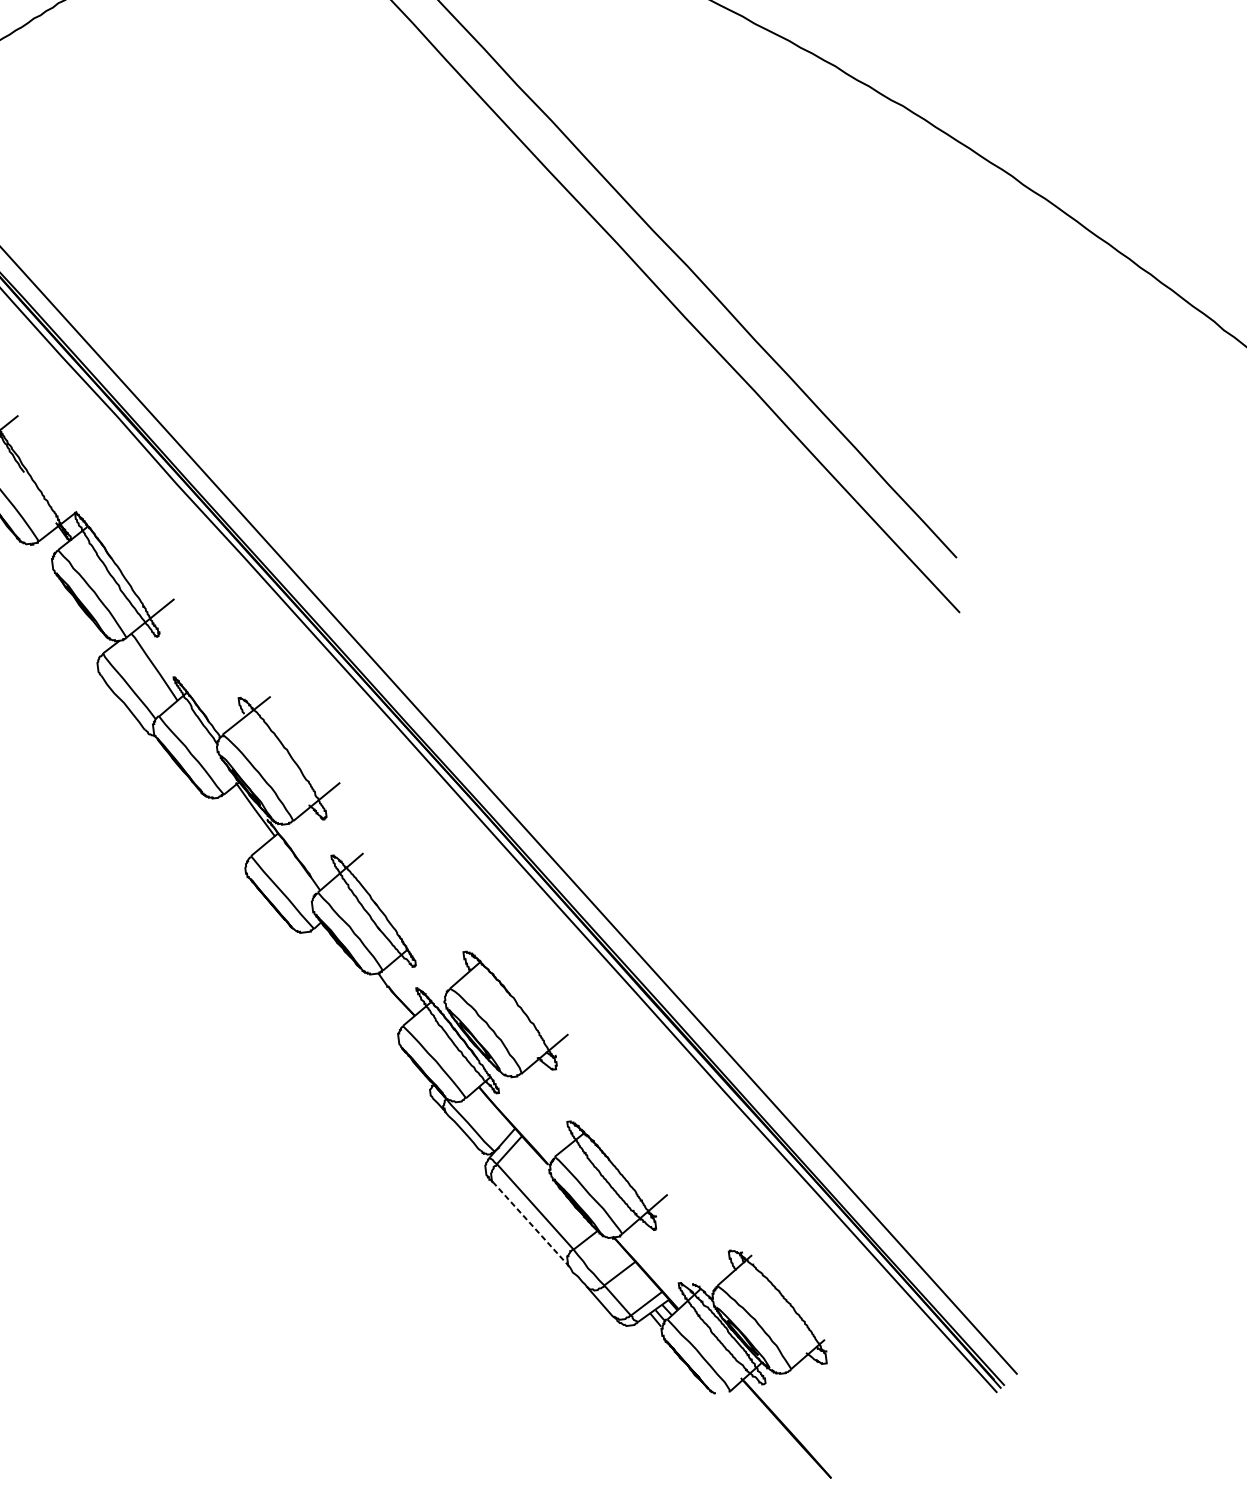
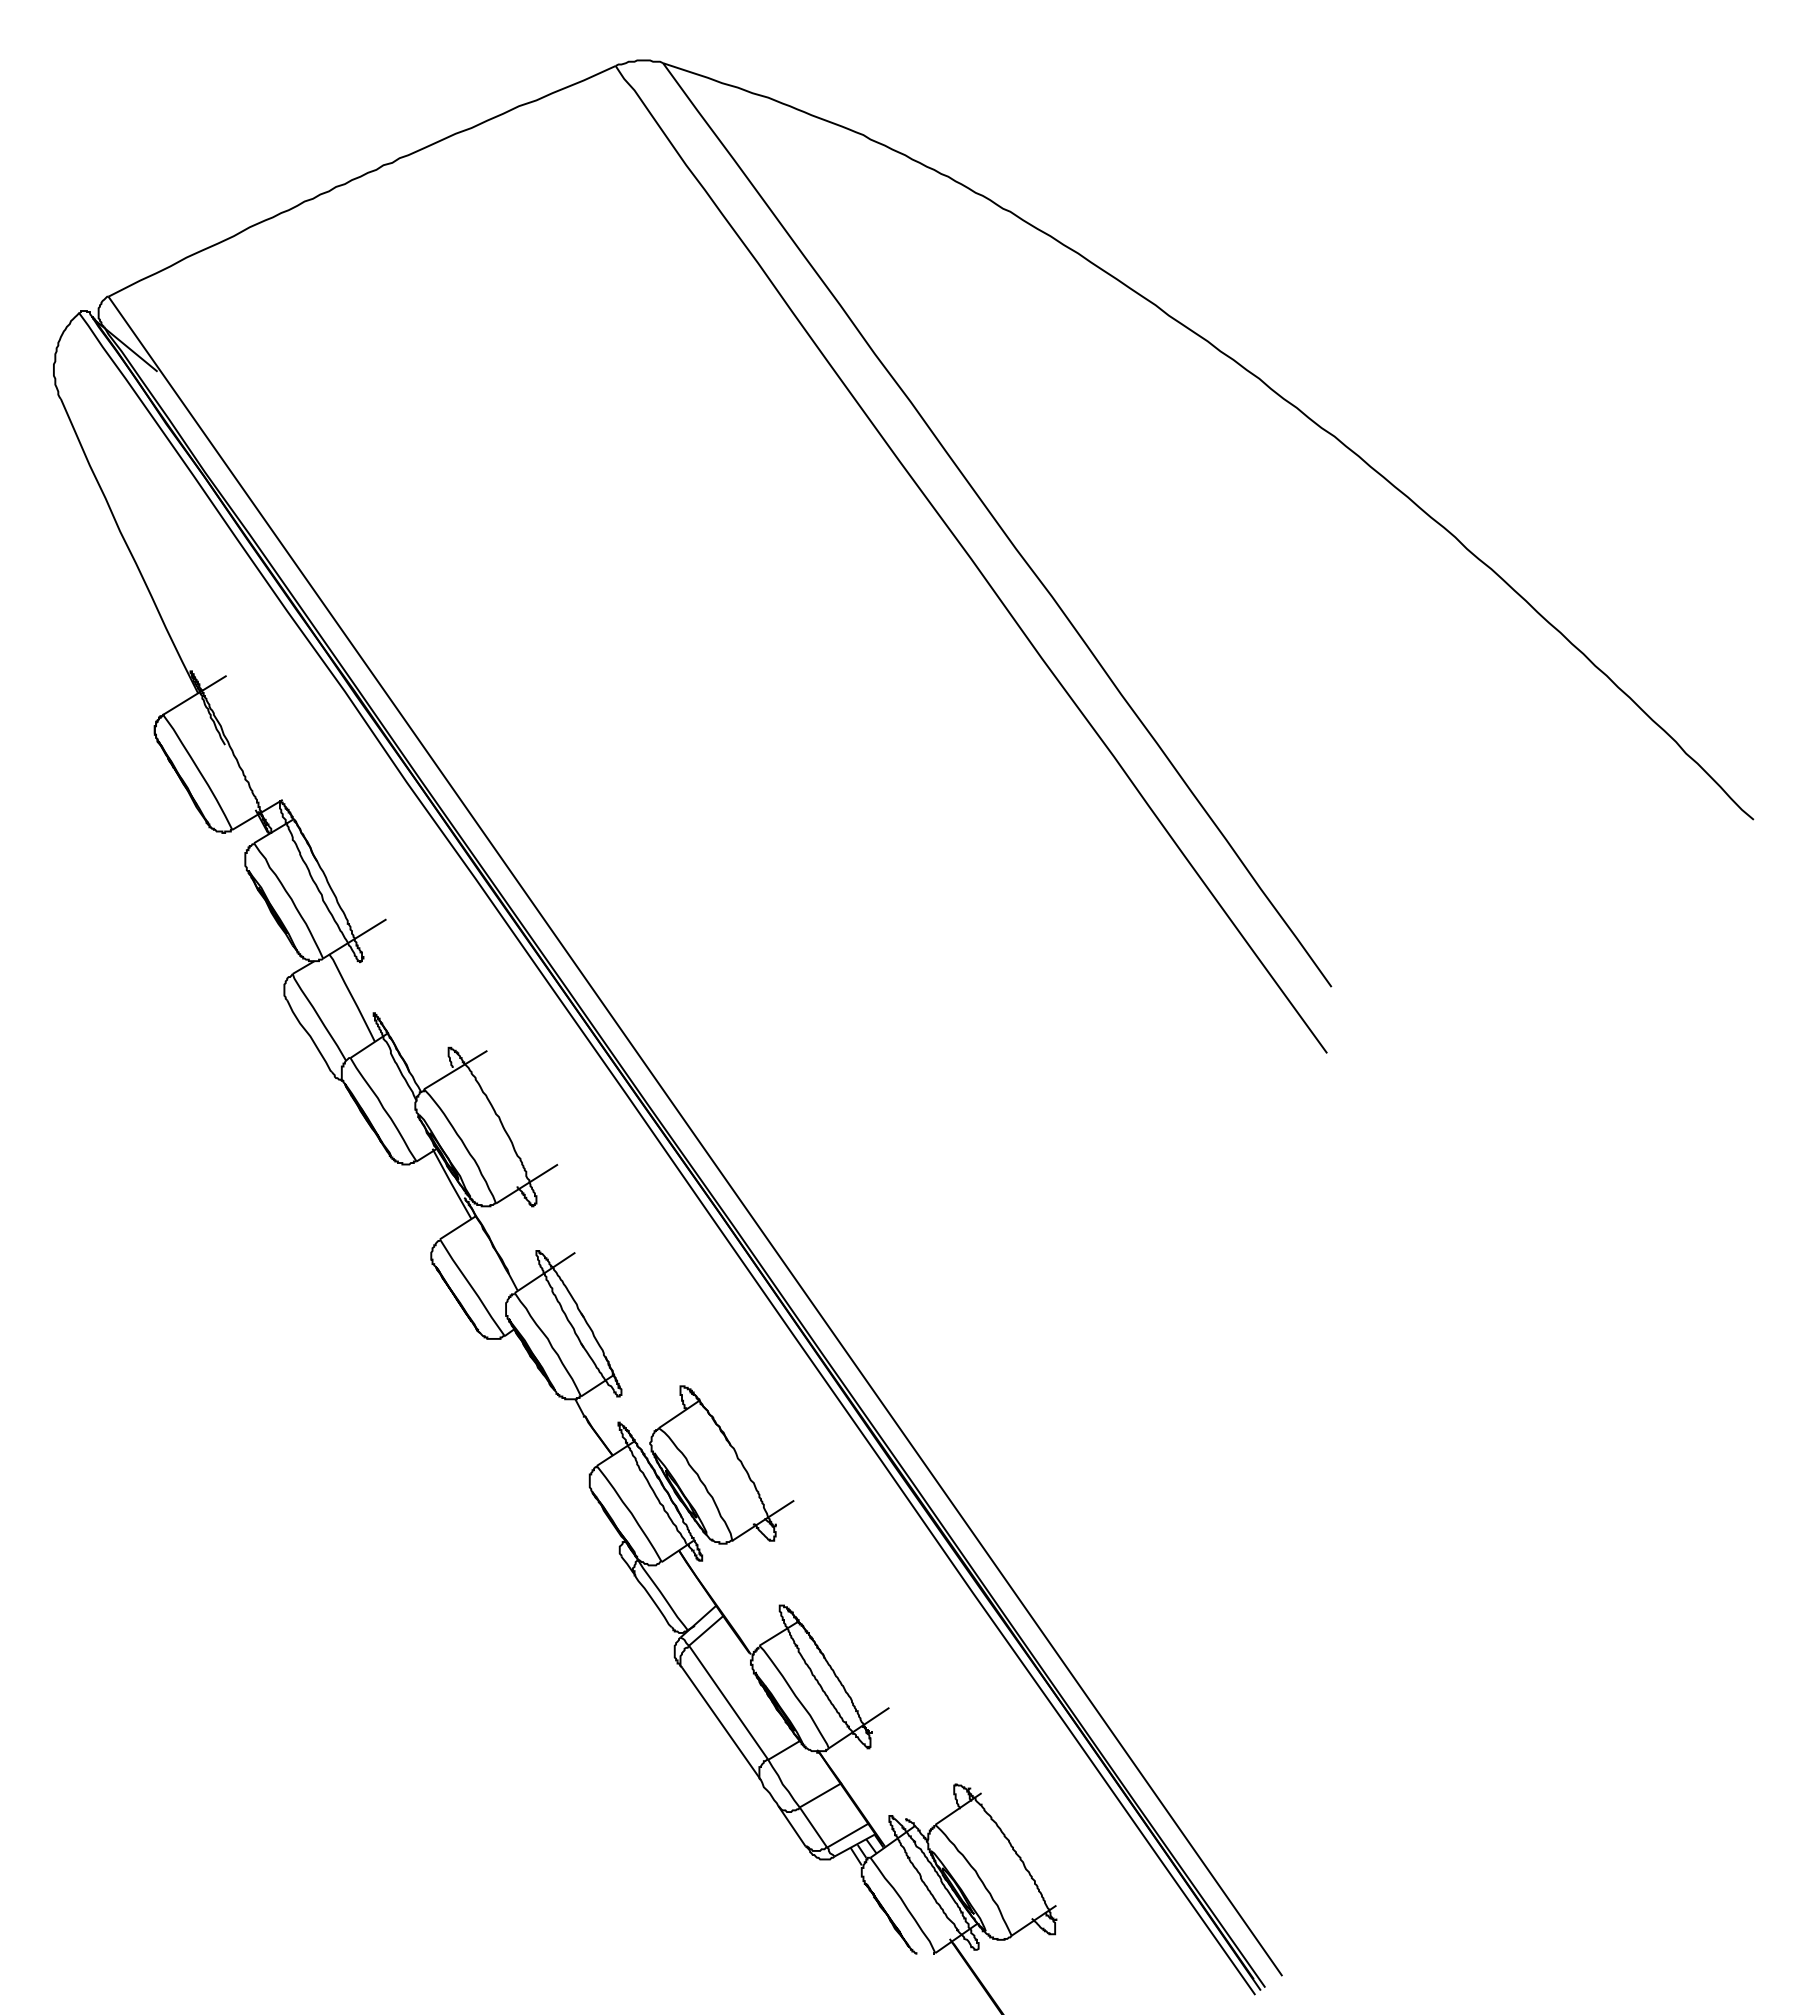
line: (531, 1224) -> (721, 1723), dashed -> solid

